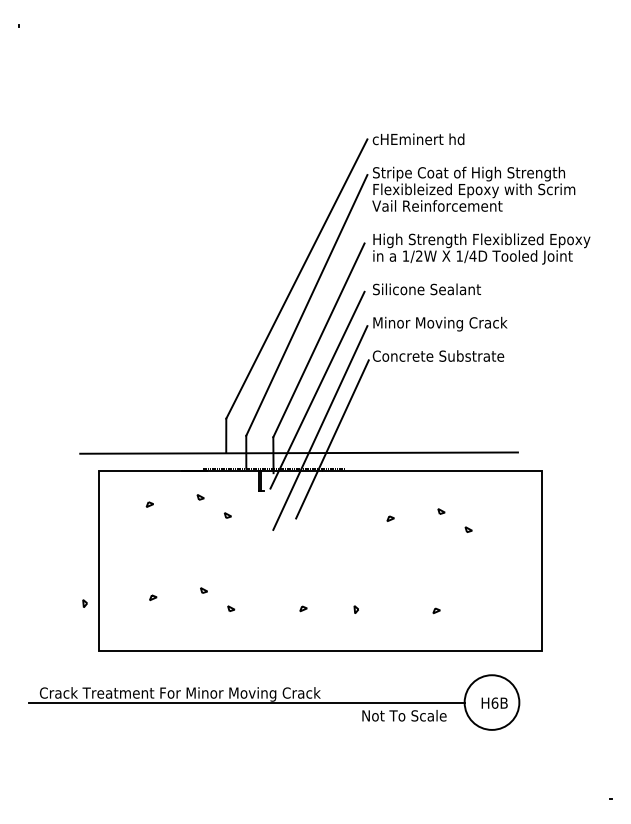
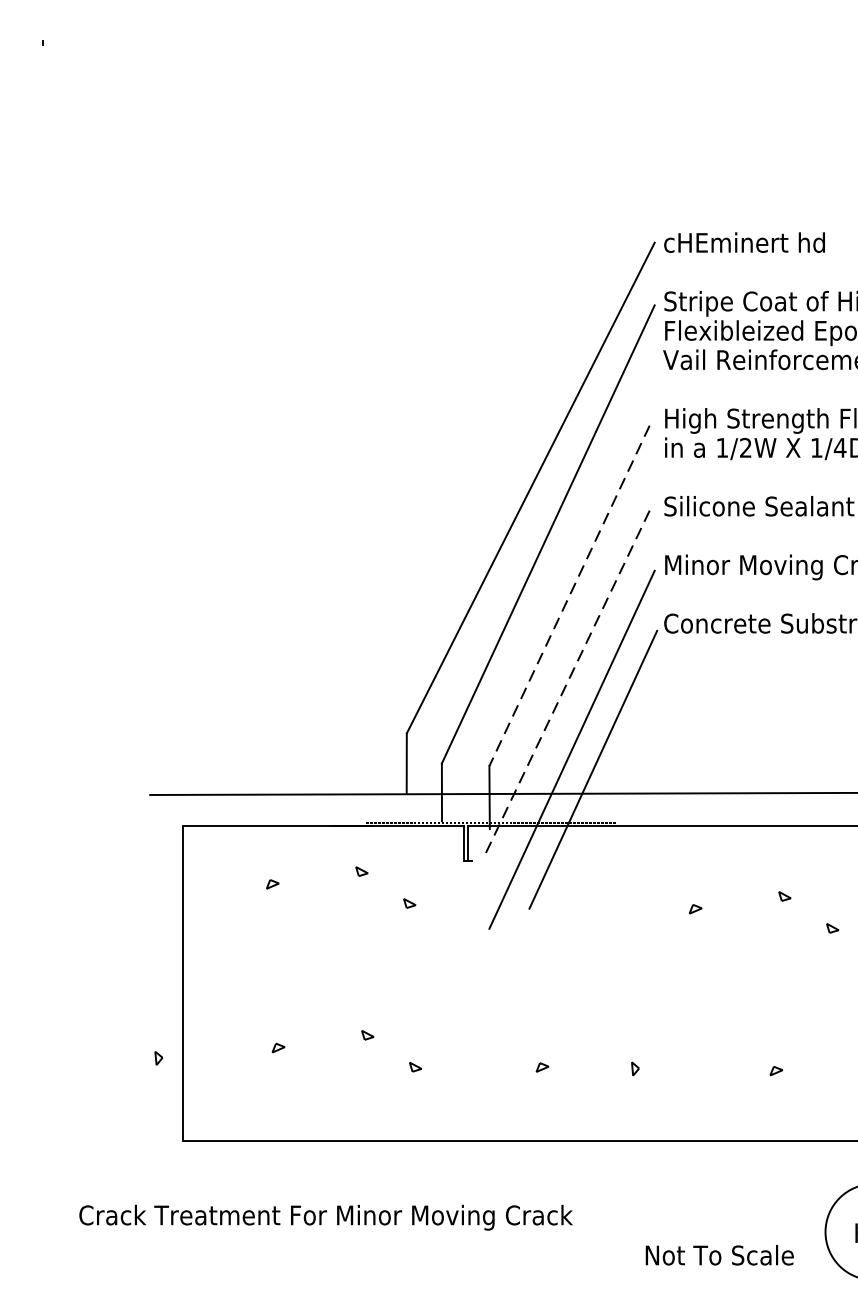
line: (318, 340) -> (568, 596), solid -> dashed
line: (317, 390) -> (567, 683), solid -> dashed
line: (246, 703) -> (442, 1233), removed

